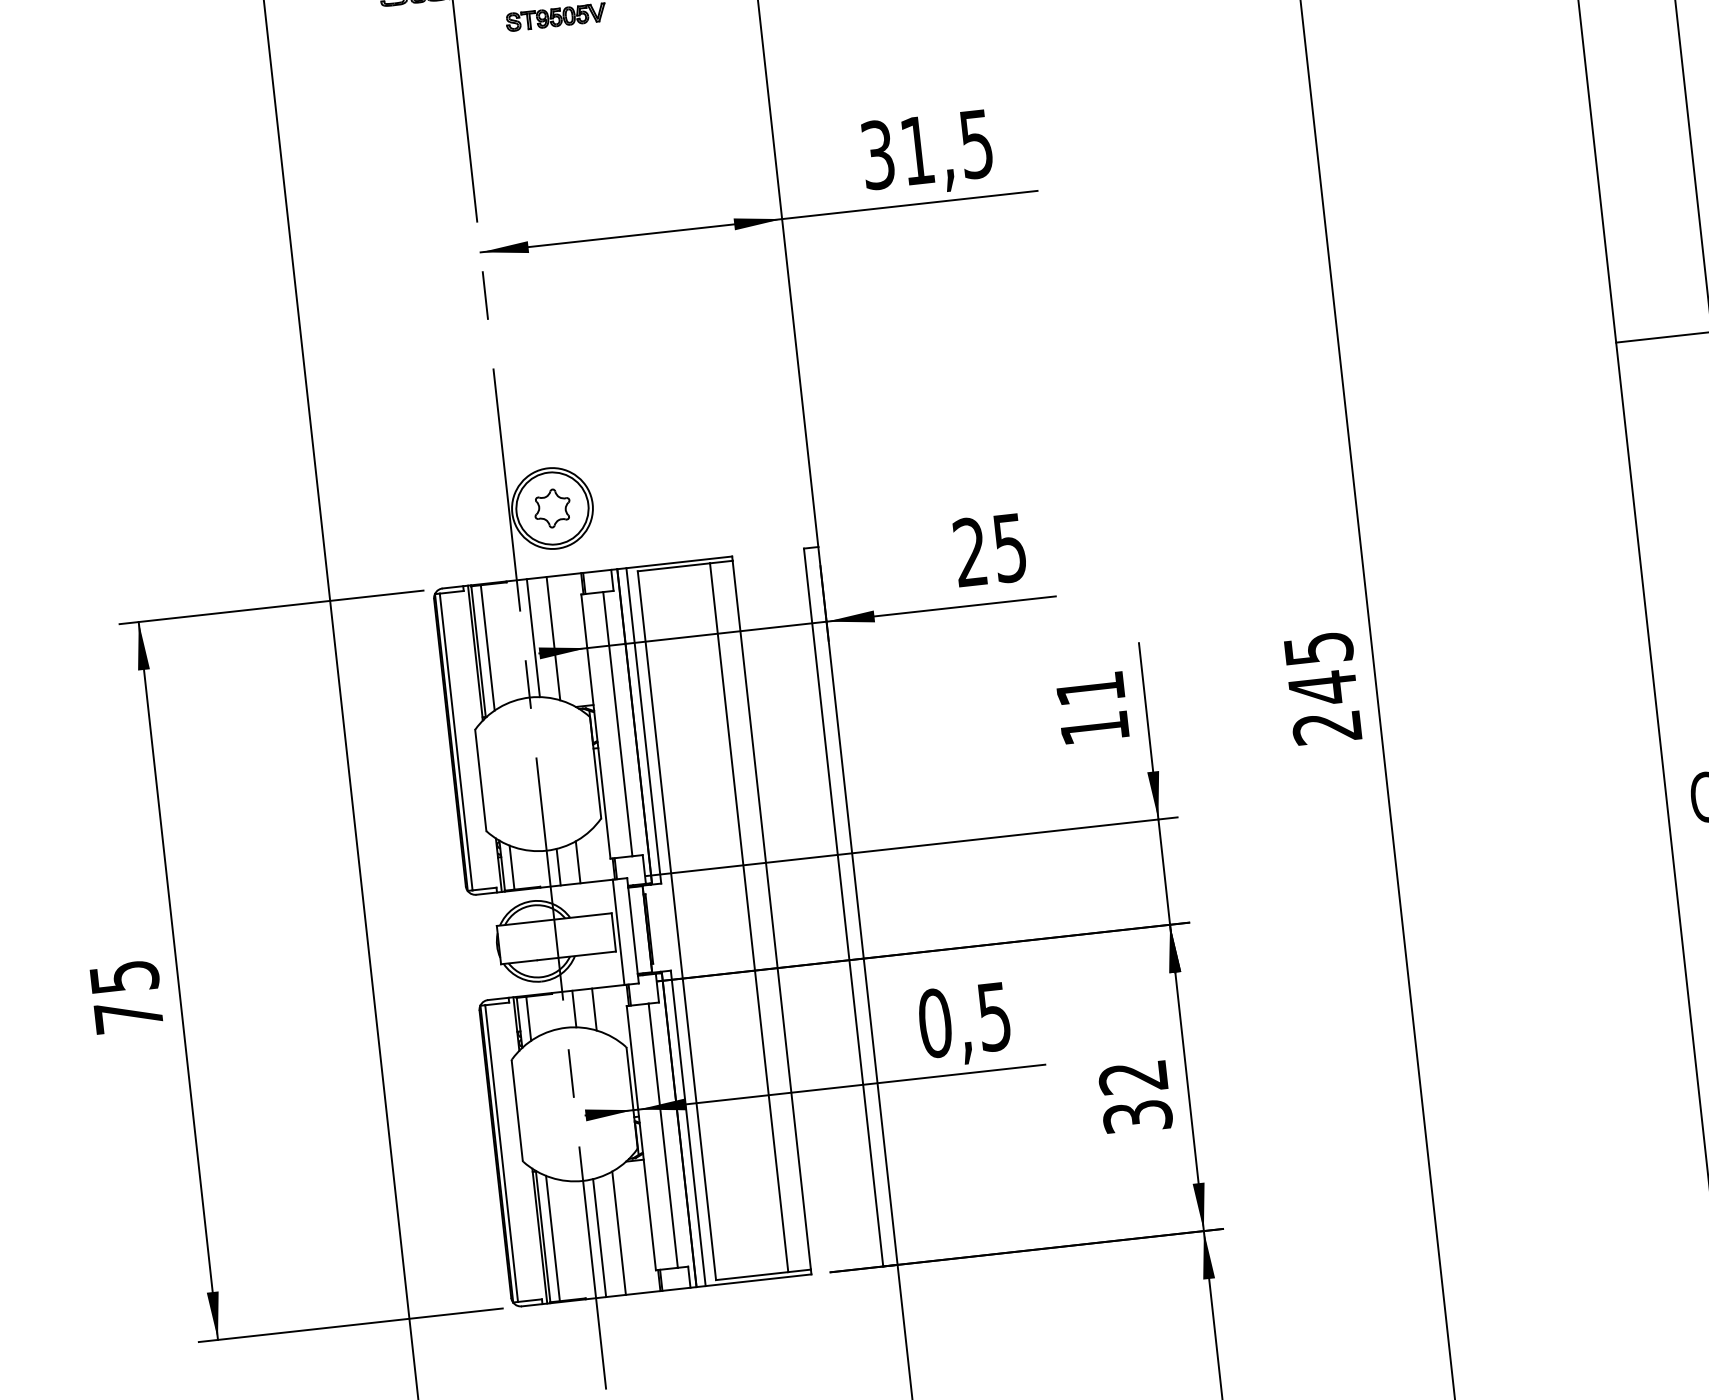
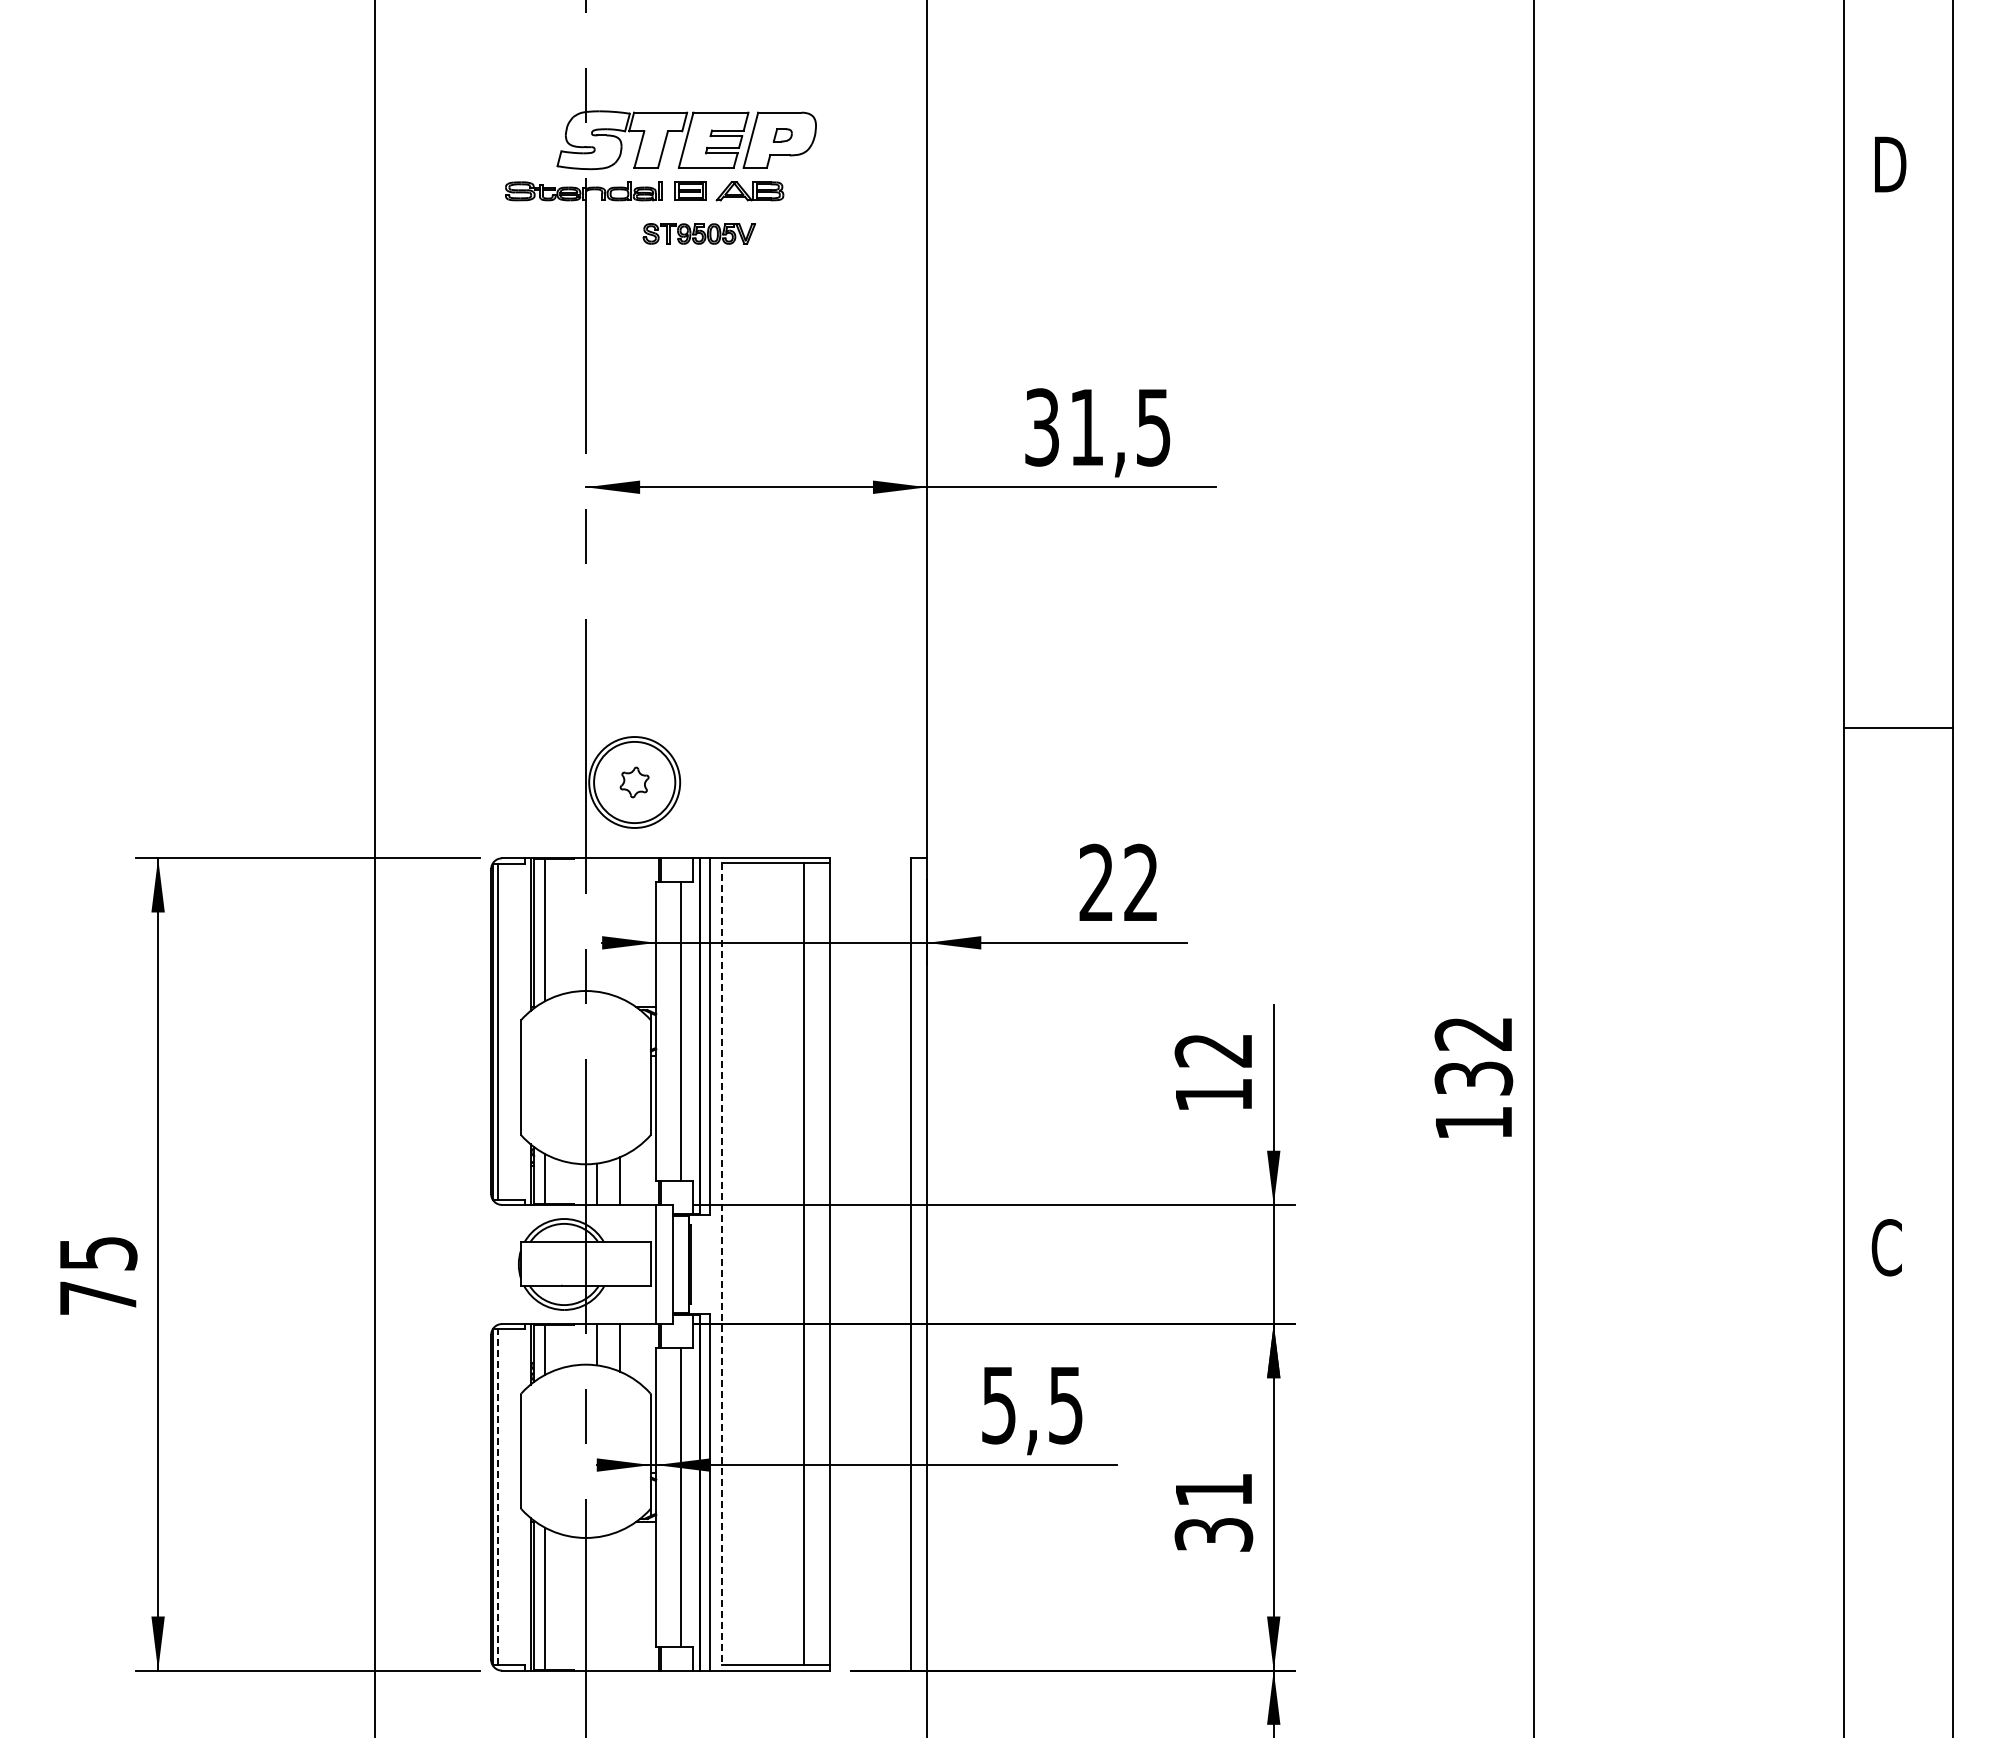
part: (552, 508) -> (634, 782), size x0.7
text: (1009, 547) -> (1140, 882), 25 -> 22
line: (533, 637) -> (597, 924), removed
line: (553, 638) -> (619, 927), removed
text: (1322, 688) -> (1473, 1078), 245 -> 132
text: (1089, 689) -> (1212, 1050), 11 -> 12
line: (677, 925) -> (722, 1264), solid -> dashed
text: (934, 1023) -> (998, 1405), 0,5 -> 5,5
text: (1132, 1077) -> (1212, 1490), 32 -> 31
line: (501, 1153) -> (498, 1497), solid -> dashed
line: (618, 1232) -> (619, 1600), removed
line: (599, 1237) -> (597, 1603), removed

